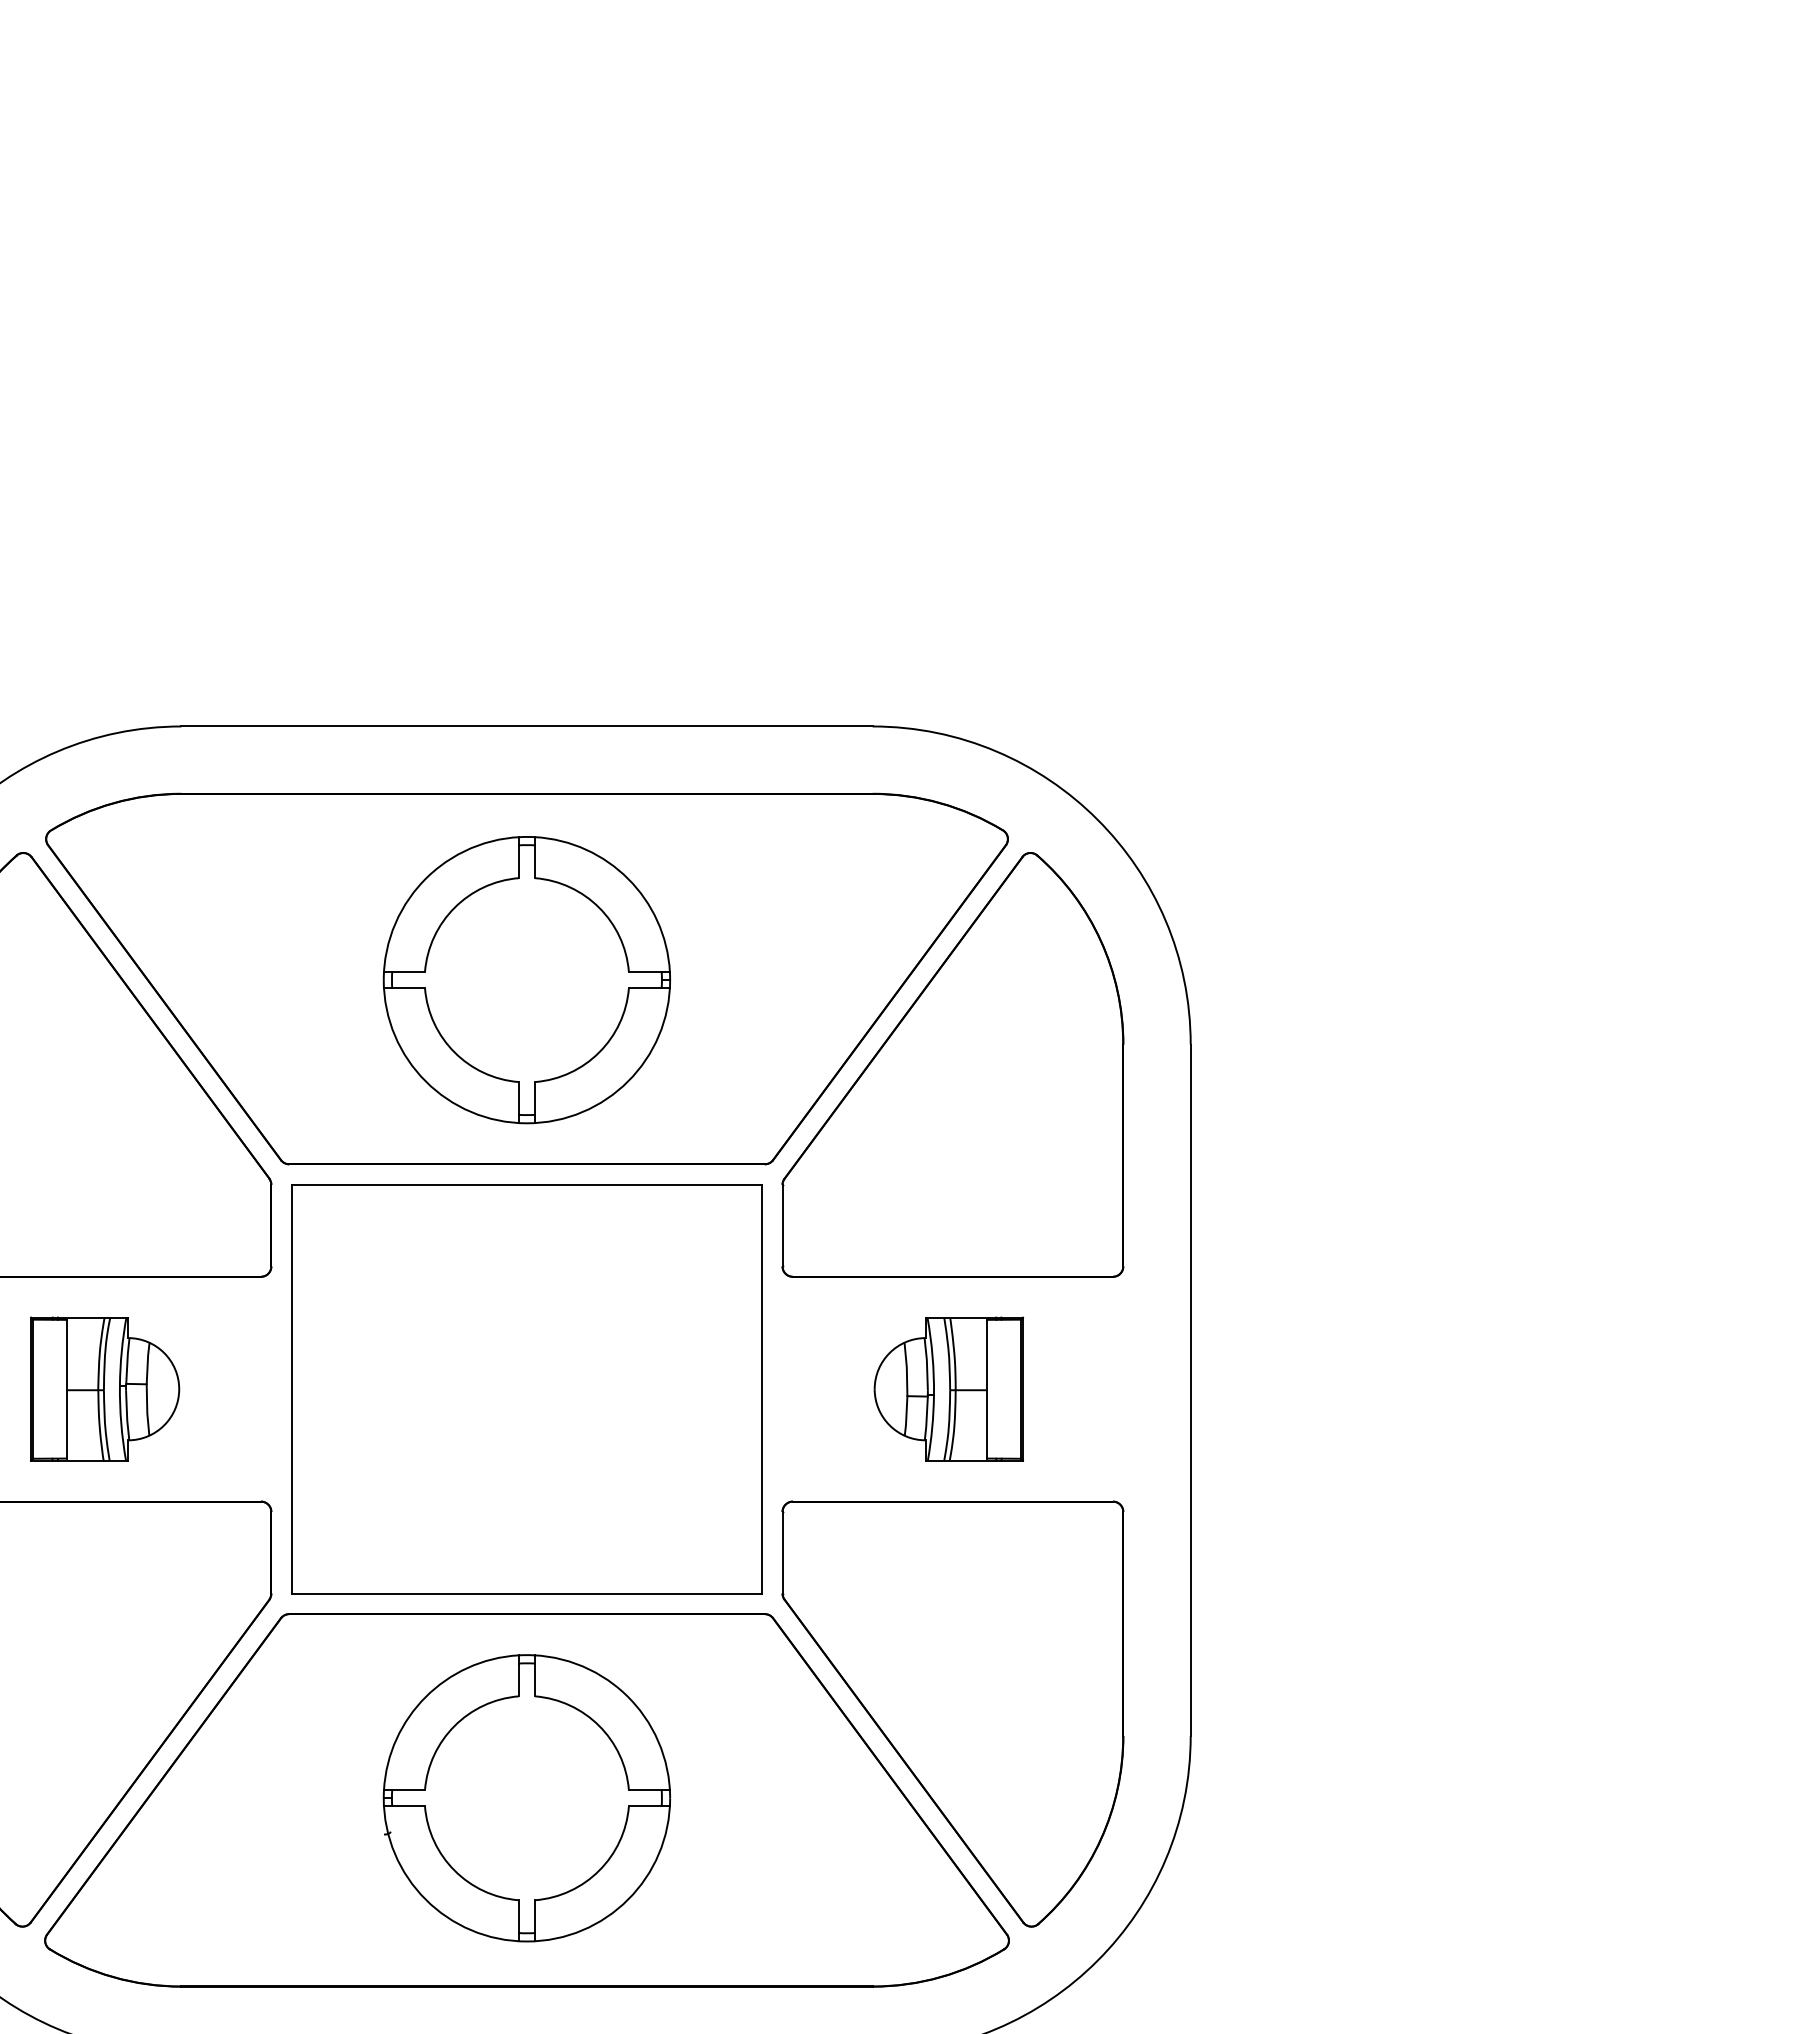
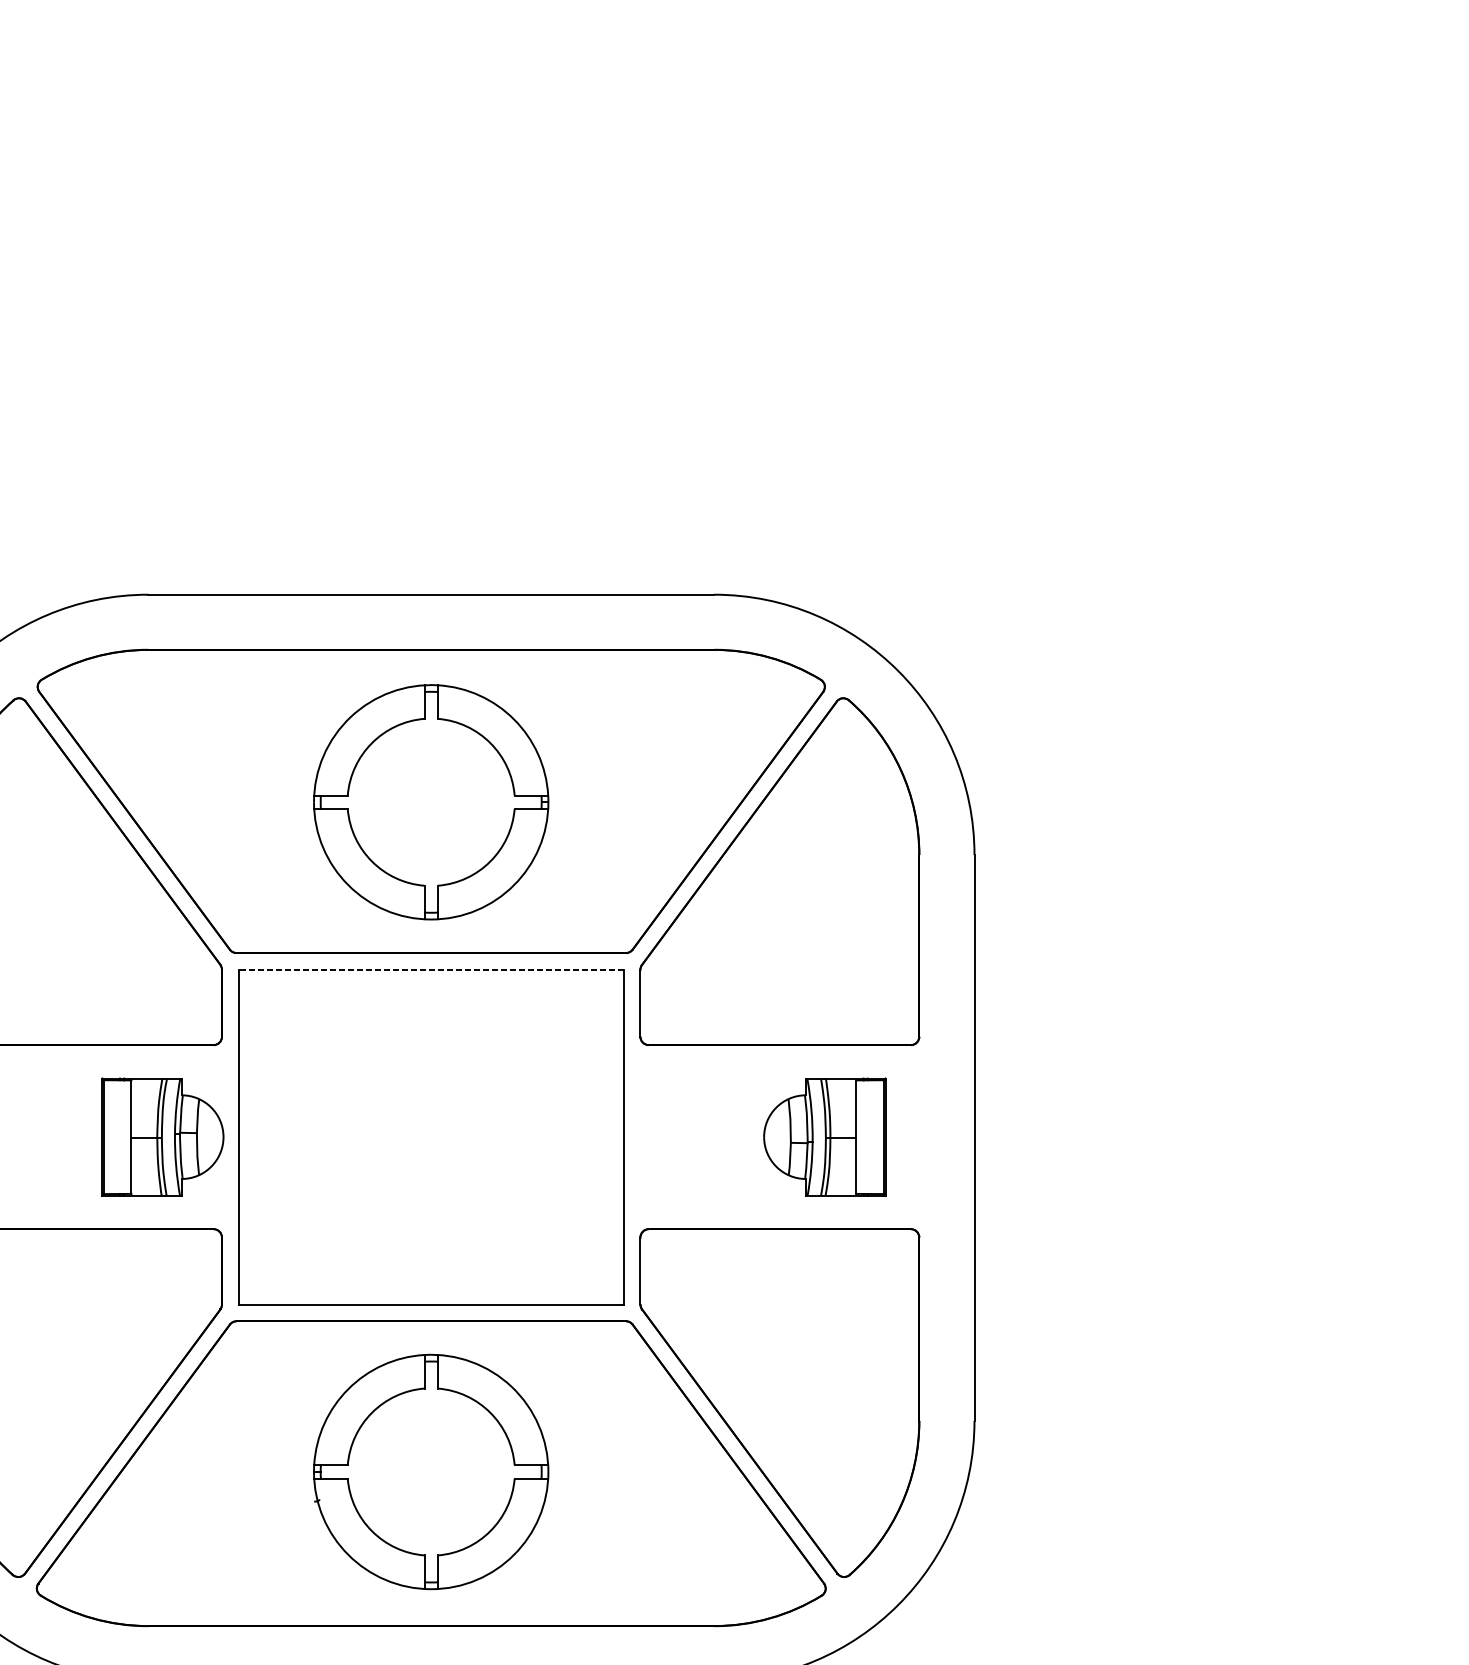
line: (526, 1184) -> (430, 969), solid -> dashed
part: (105, 1388) -> (163, 1136), moved
part: (948, 1388) -> (824, 1136), moved

